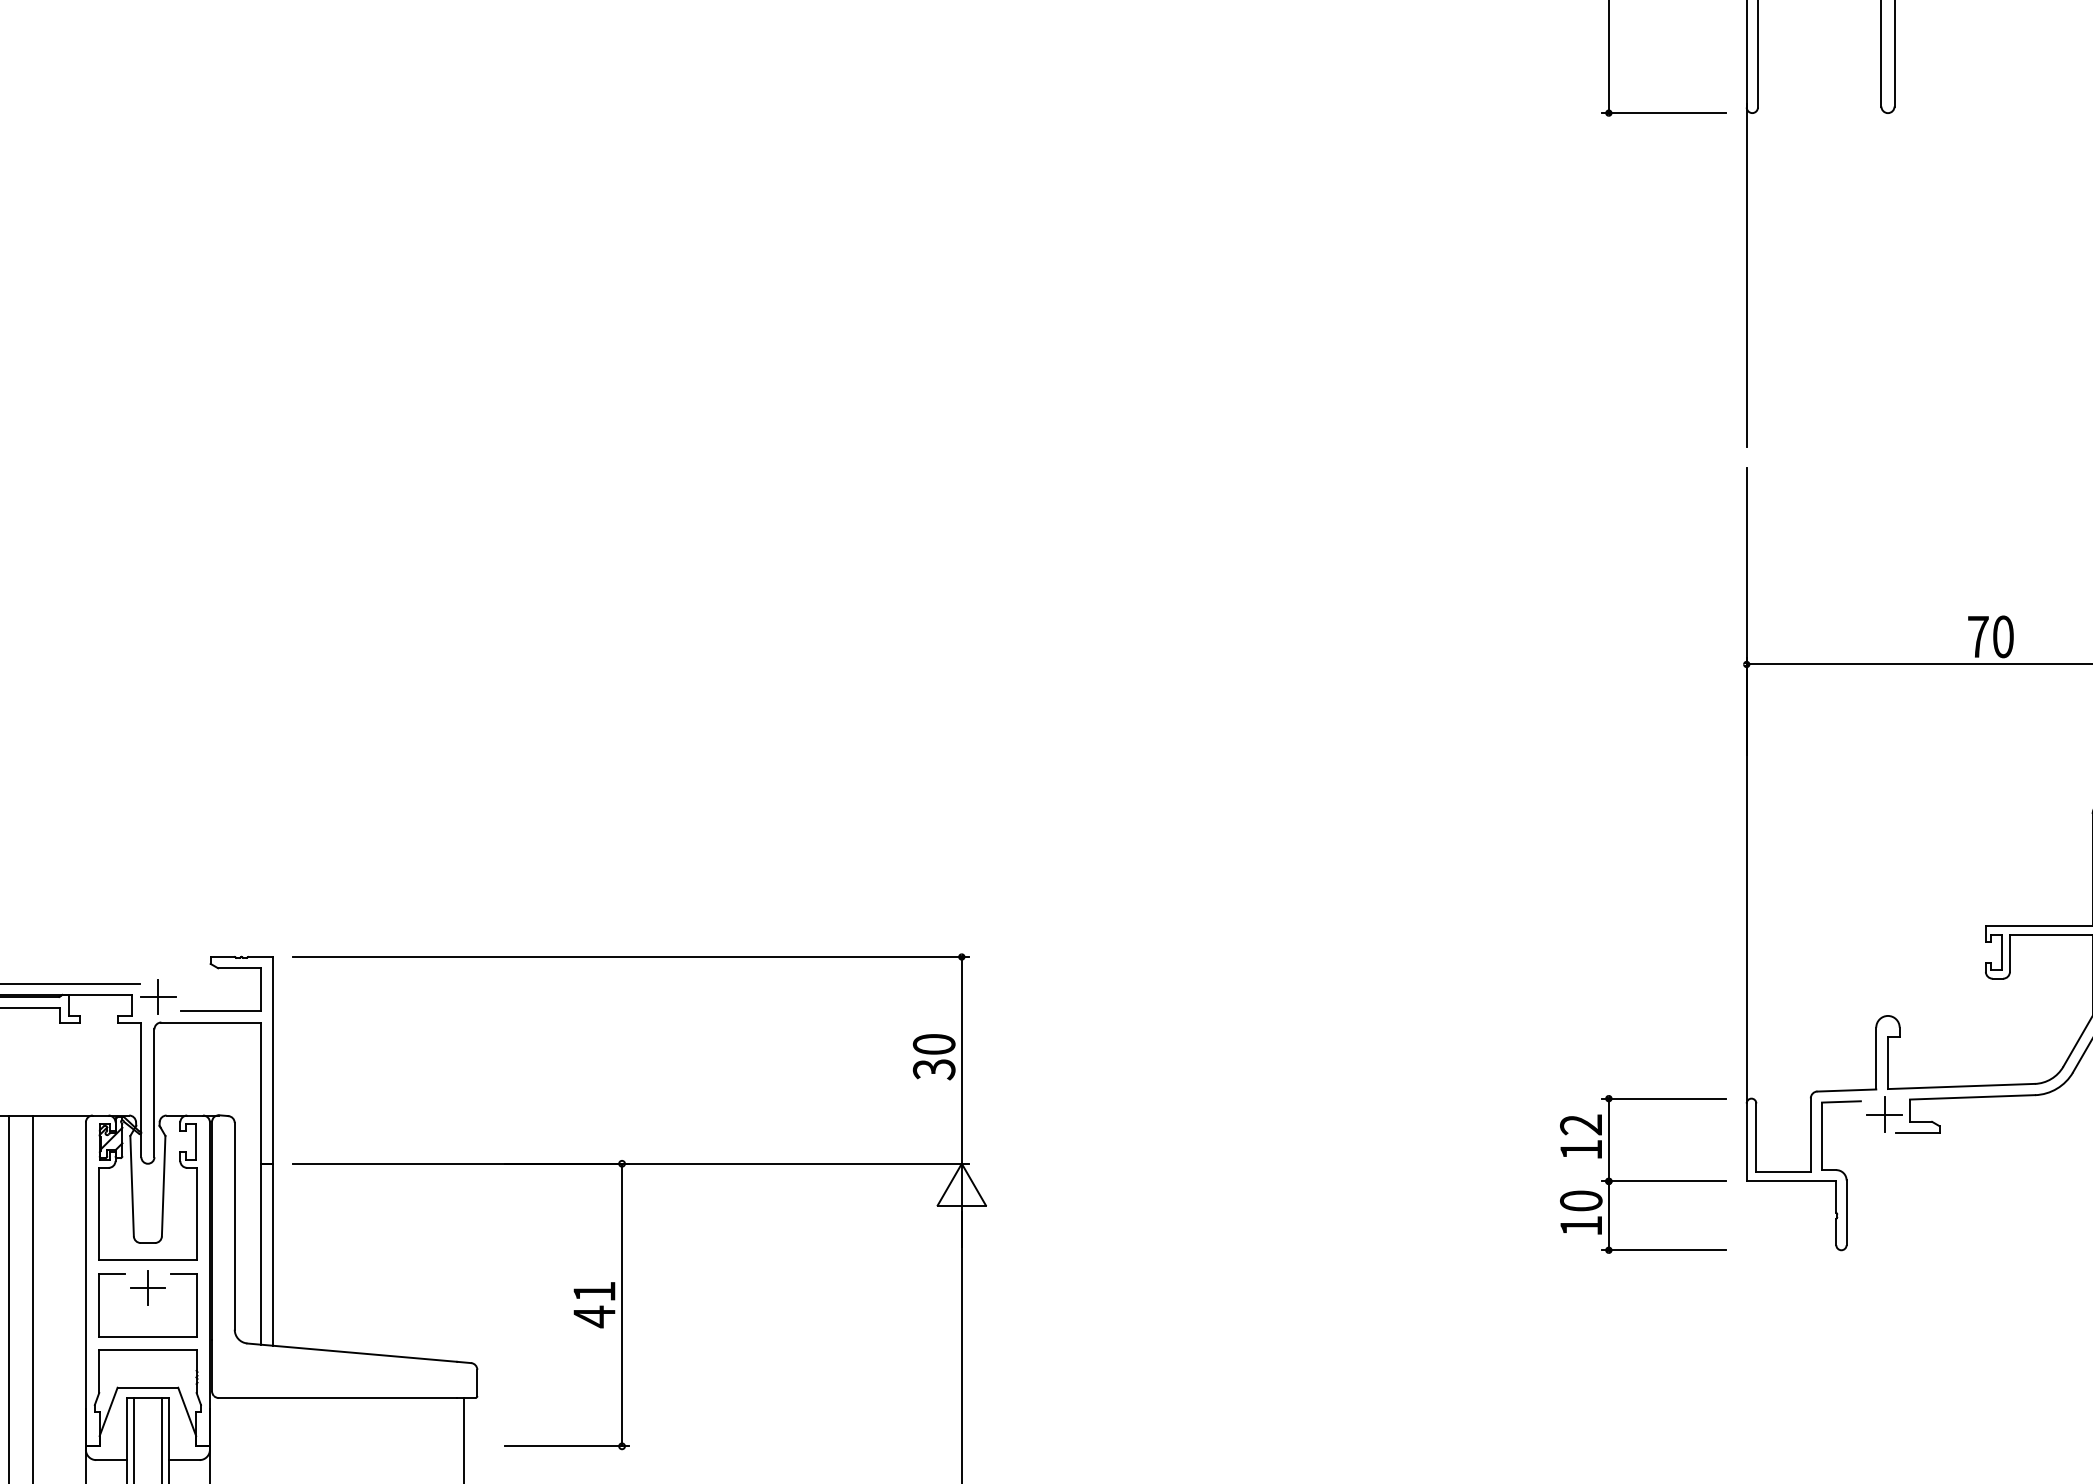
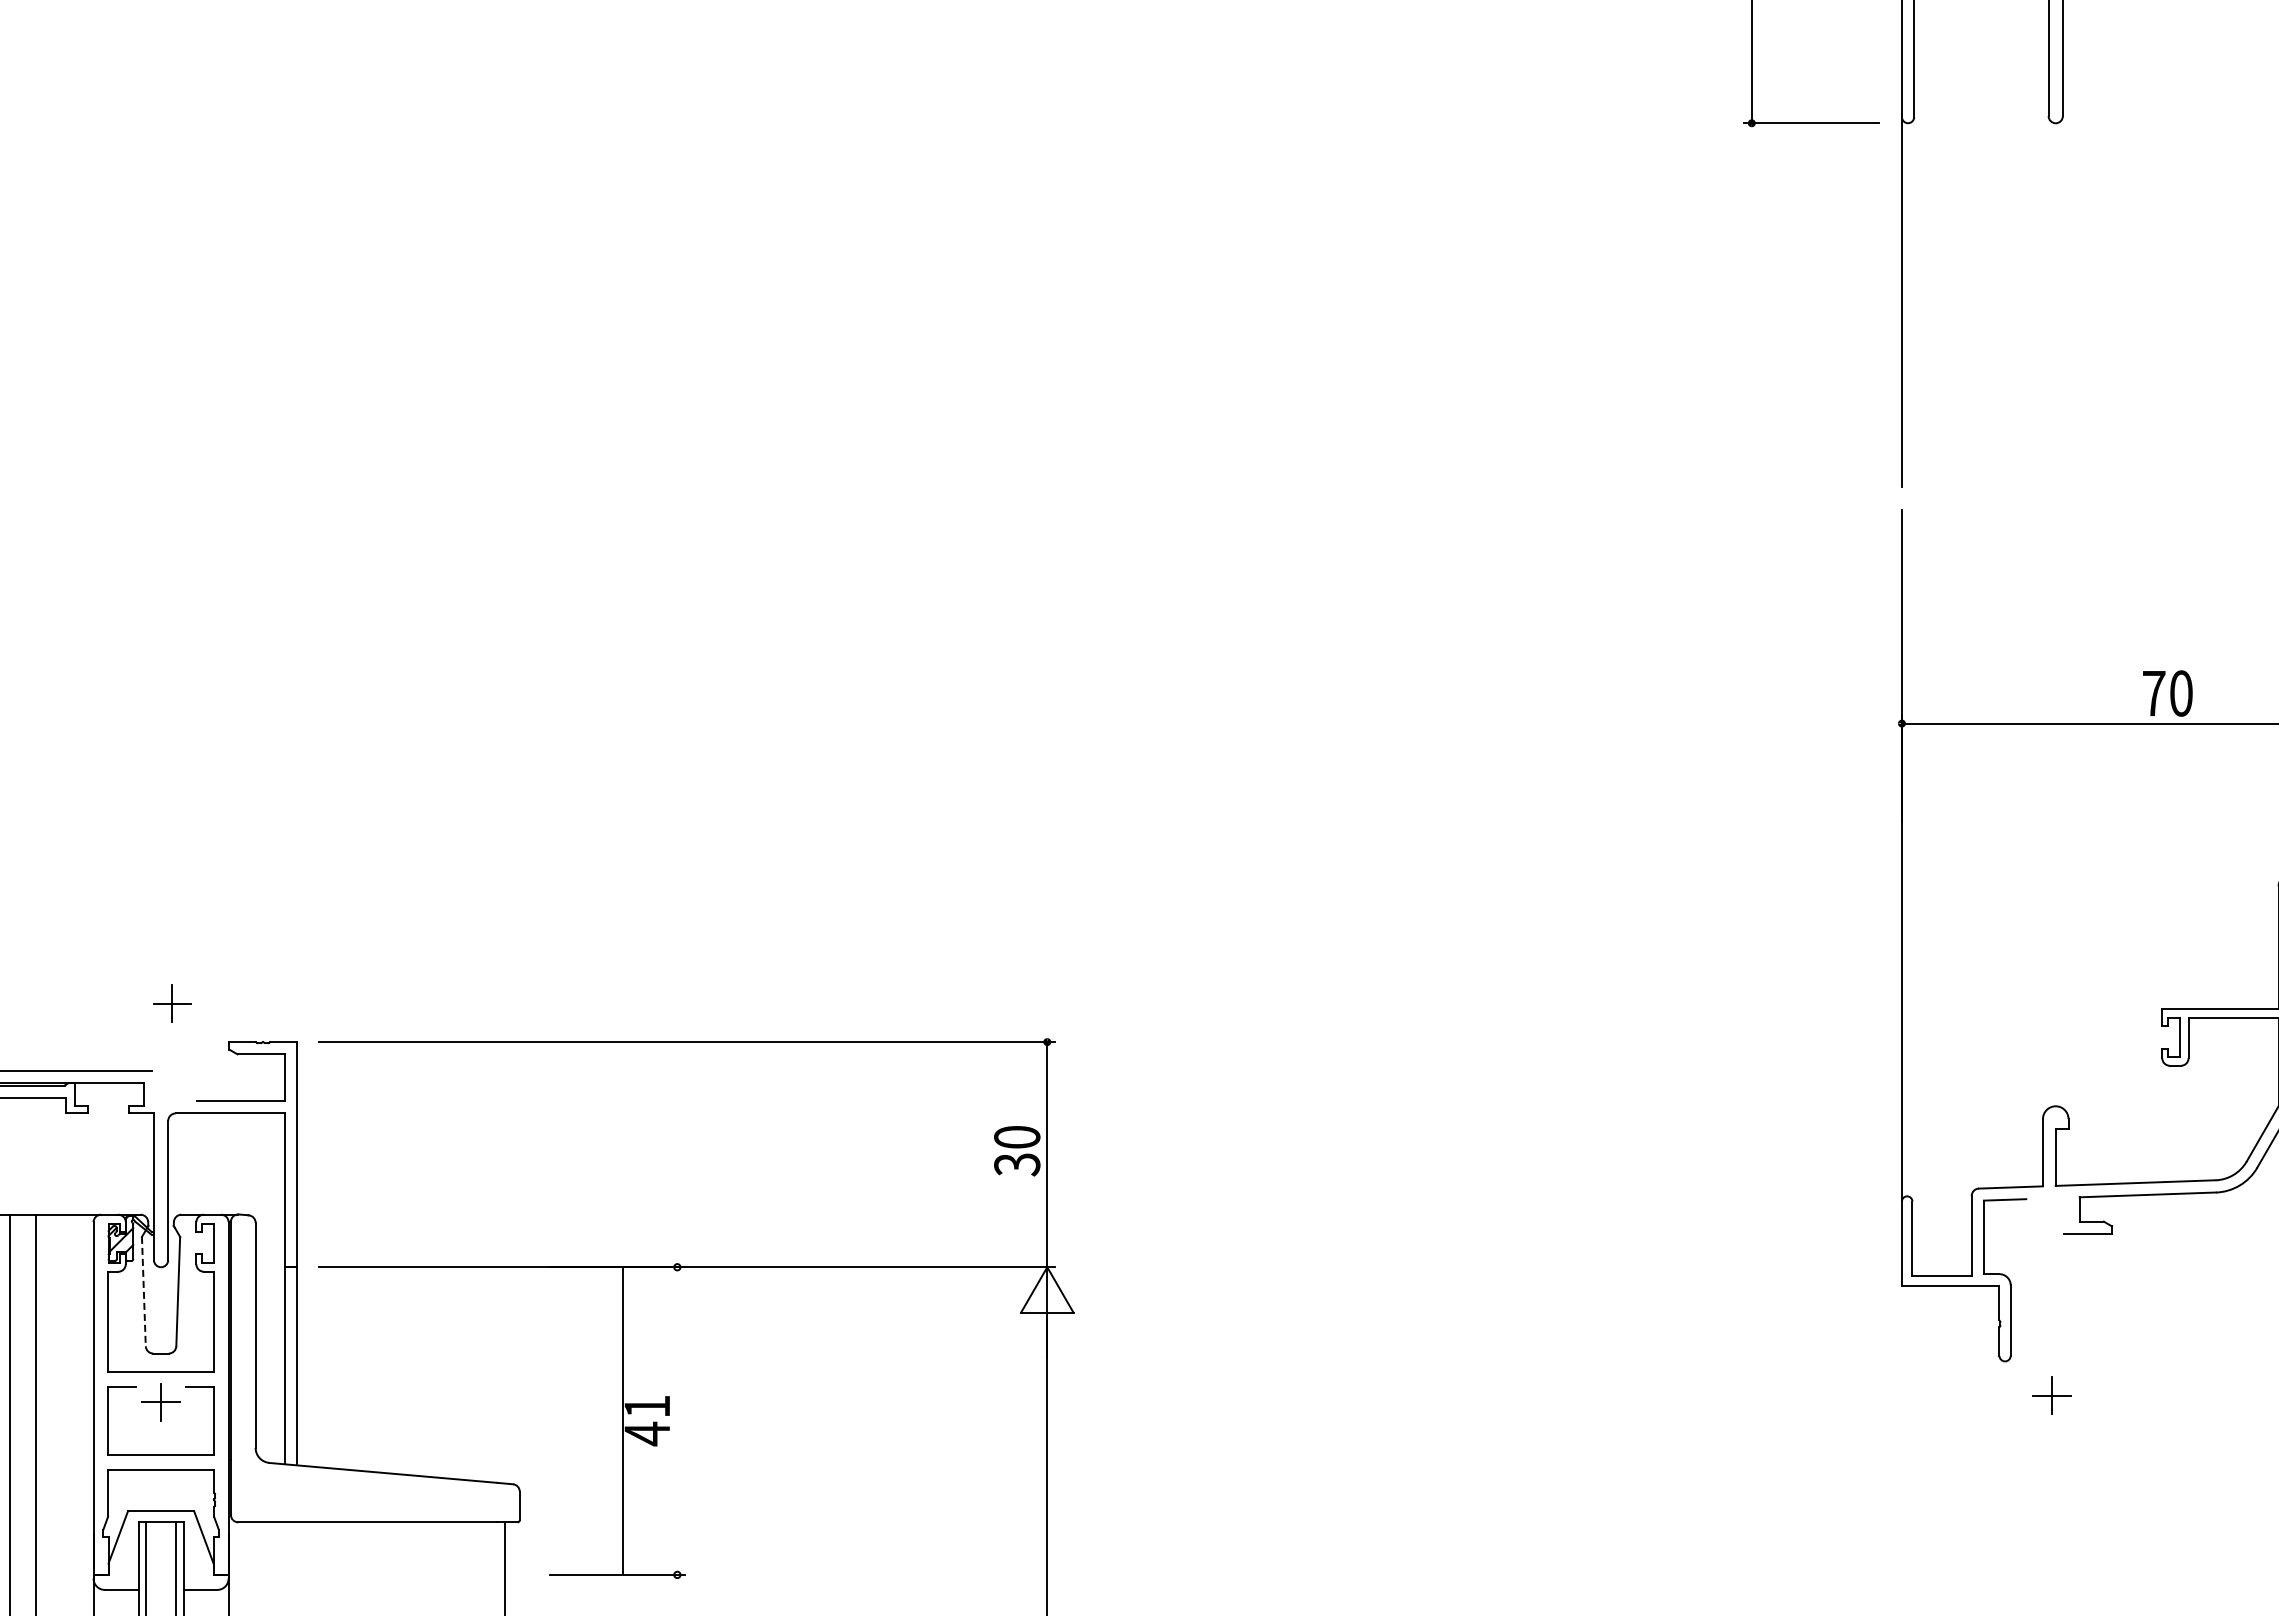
part: (158, 996) -> (172, 1003), moved
part: (1884, 1114) -> (2051, 1395), moved
part: (1642, 1180) -> (1788, 1285), removed
line: (131, 1186) -> (143, 1291), solid -> dashed
line: (622, 1304) -> (623, 1420), moved

